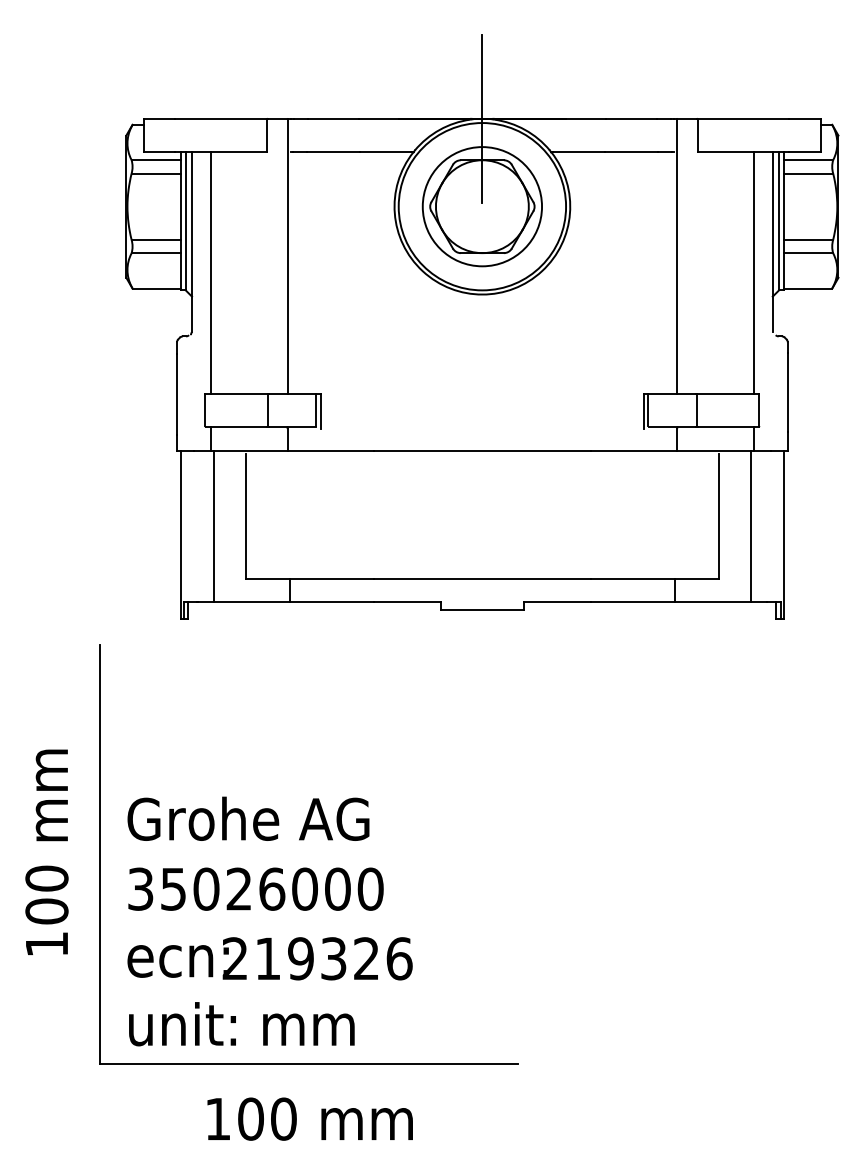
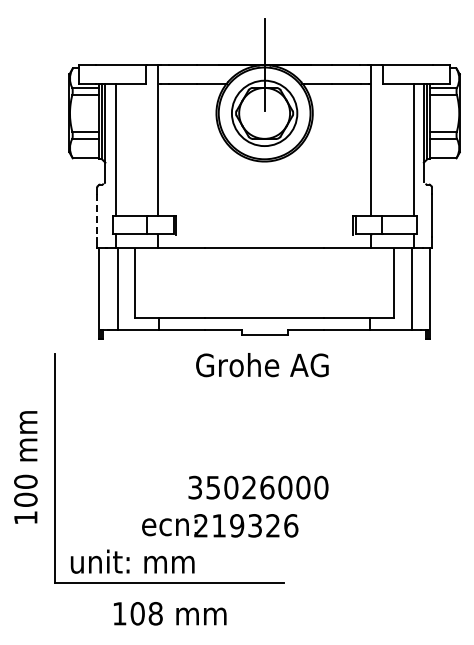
line: (177, 394) -> (97, 216), solid -> dashed
text: (248, 819) -> (262, 365), moved
text: (256, 888) -> (258, 487), moved
text: (270, 958) -> (220, 525), moved
text: (283, 1118) -> (155, 613), 100 -> 108

